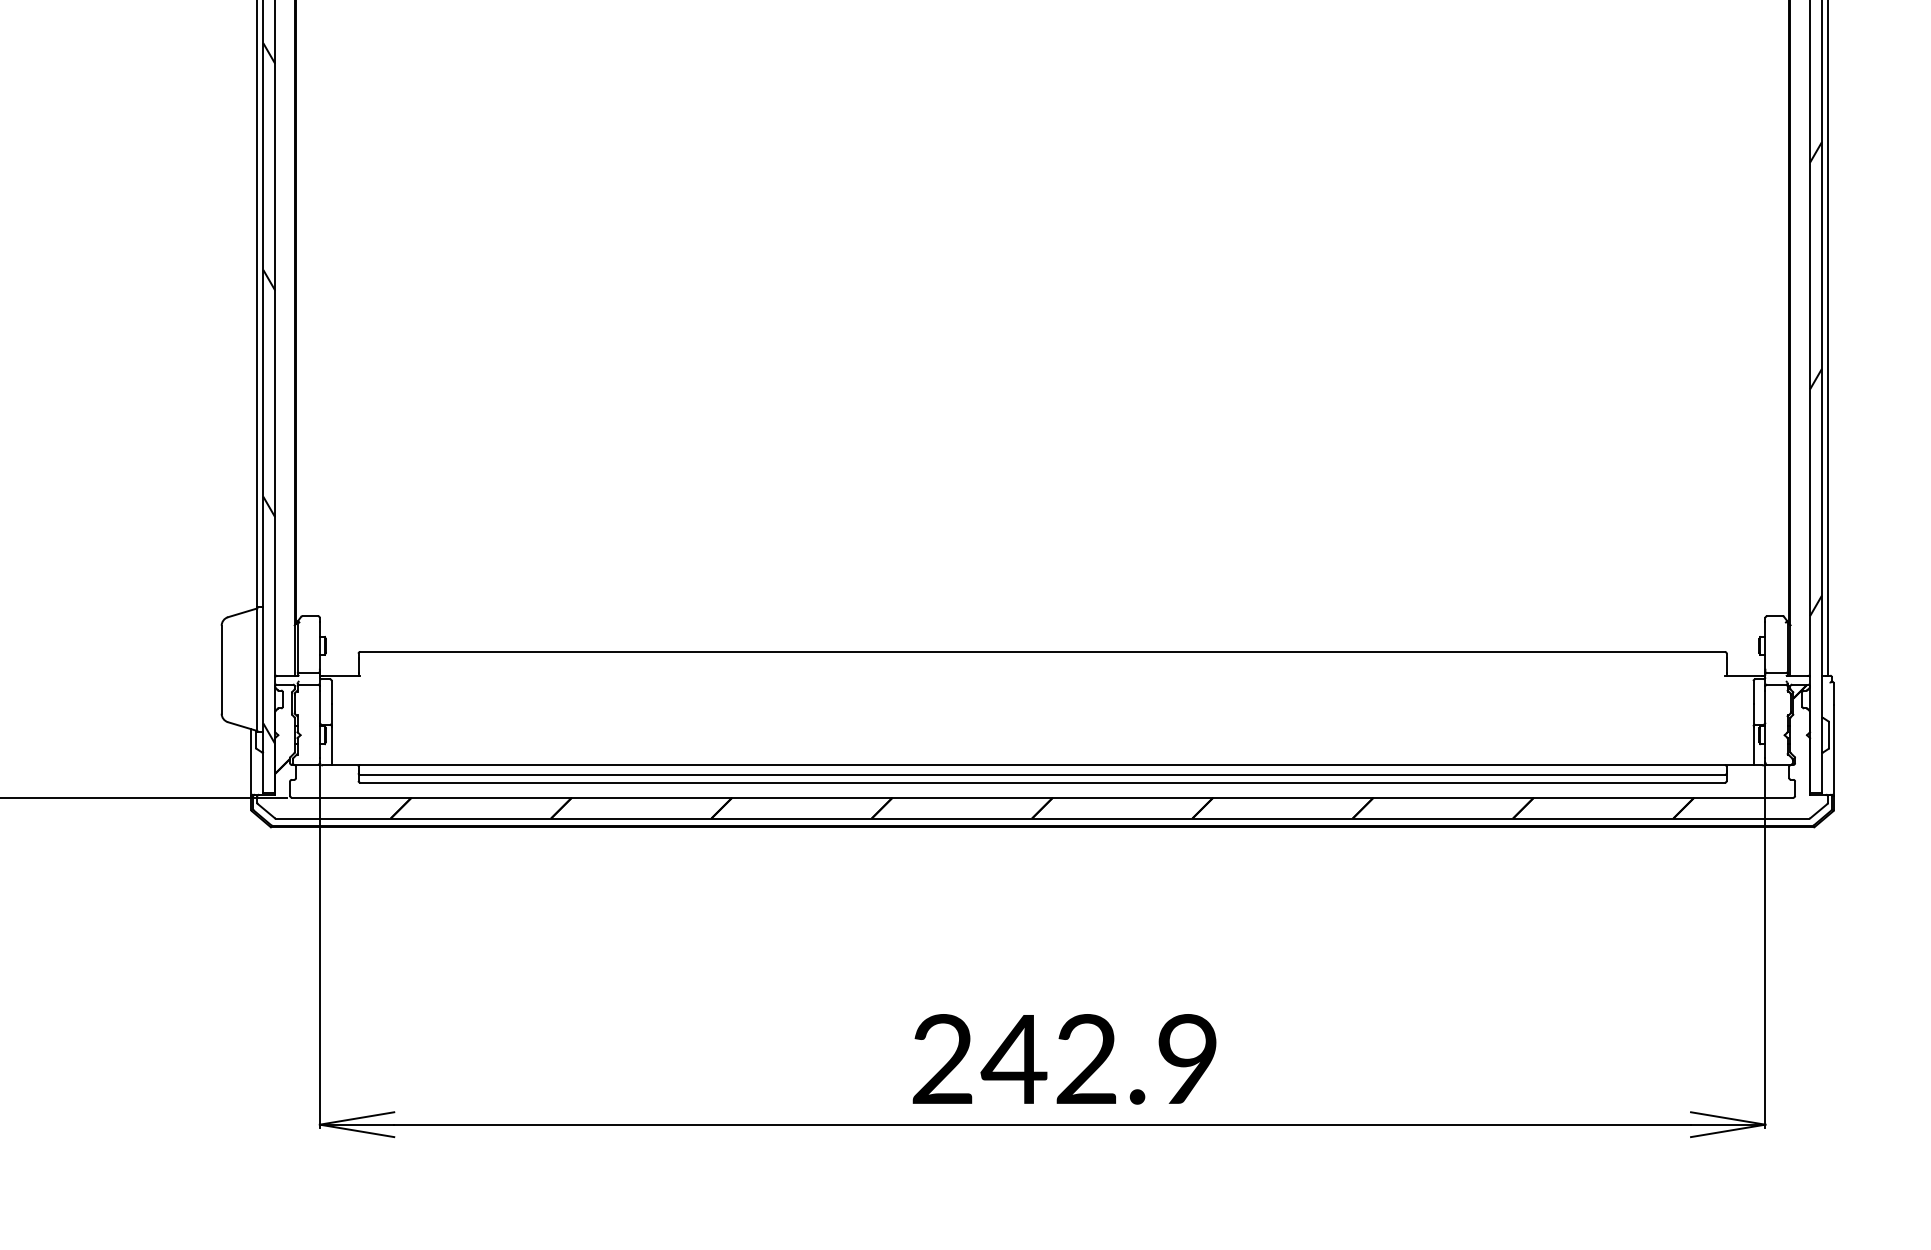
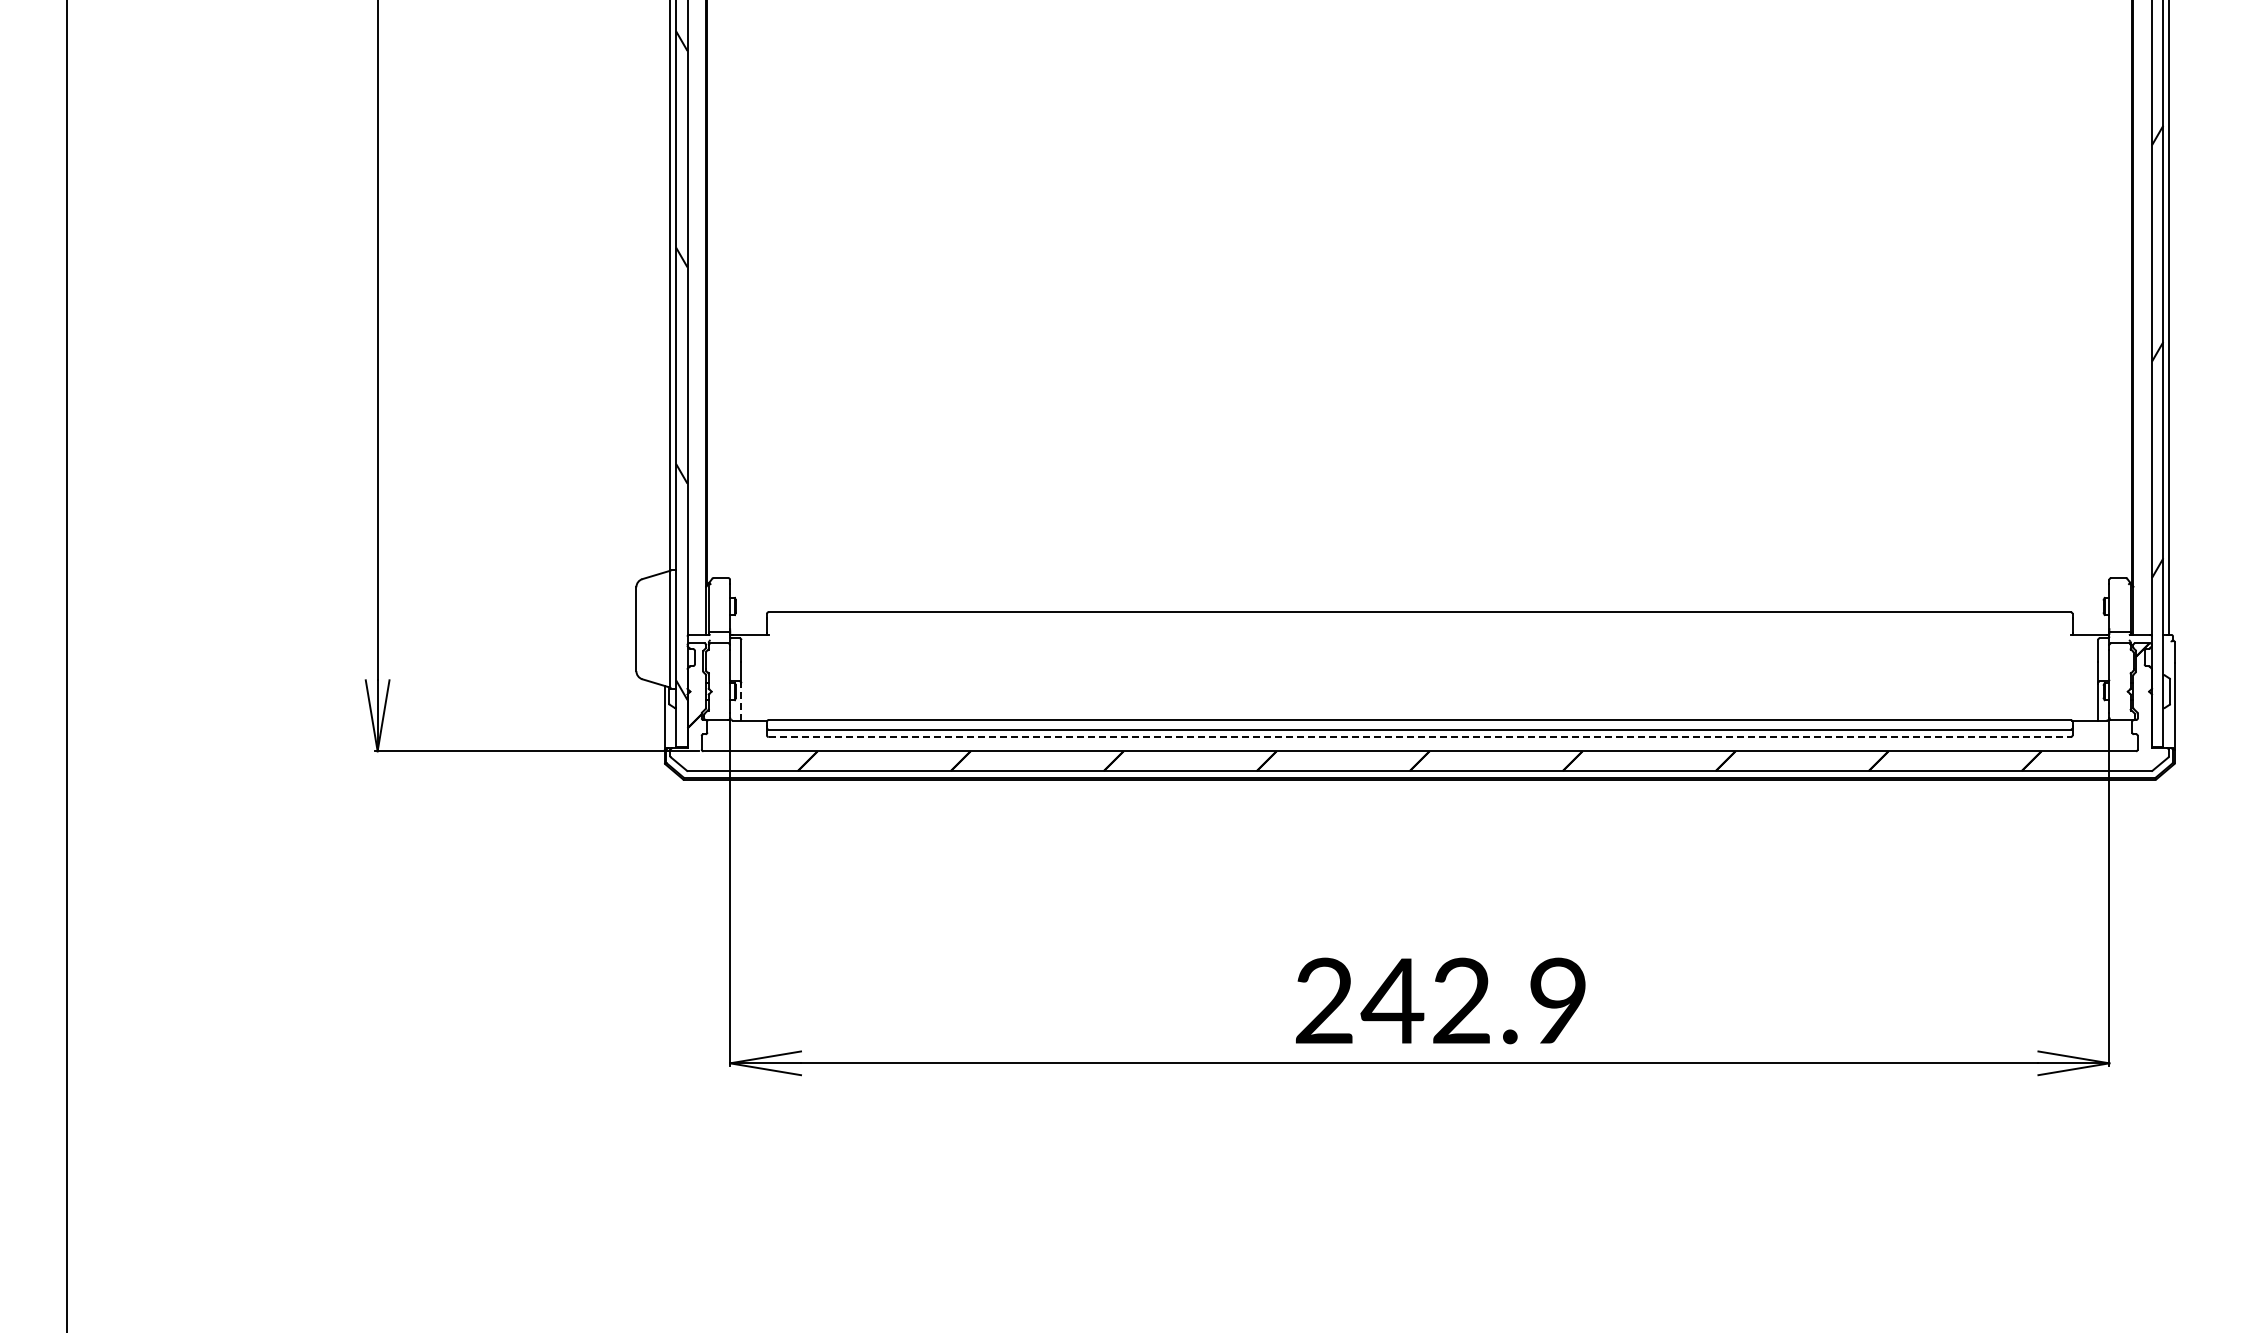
line: (331, 745) -> (741, 701), solid -> dashed
line: (1043, 783) -> (1420, 737), solid -> dashed

